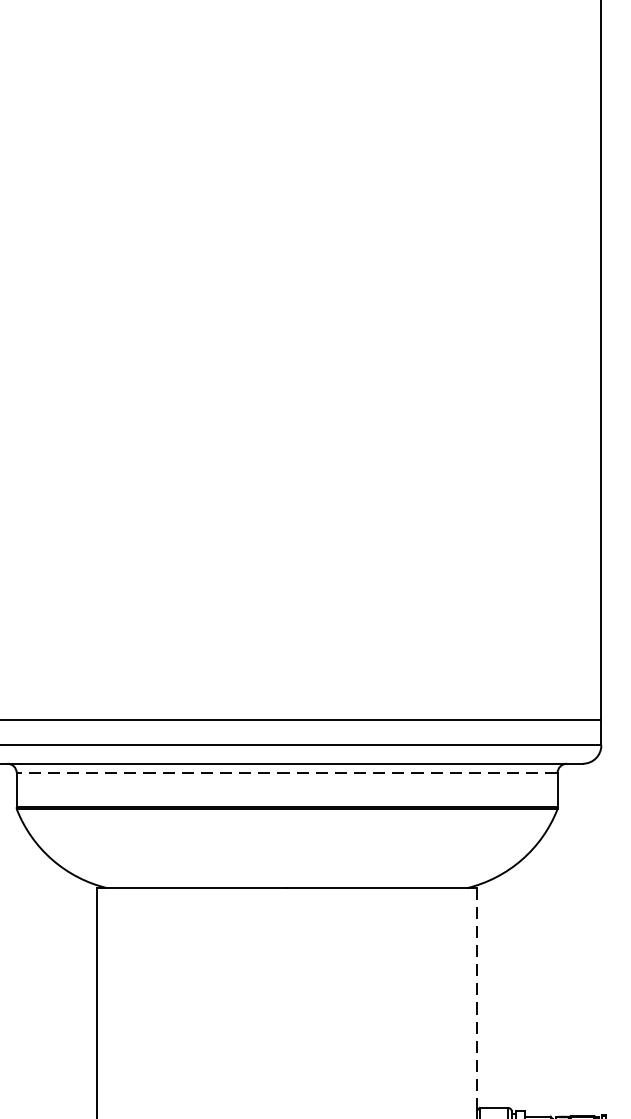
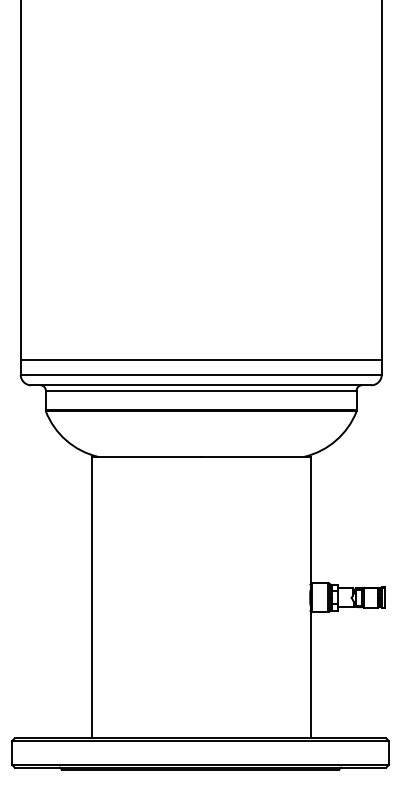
line: (285, 772) -> (200, 390), dashed -> solid
line: (477, 999) -> (310, 520), dashed -> solid

